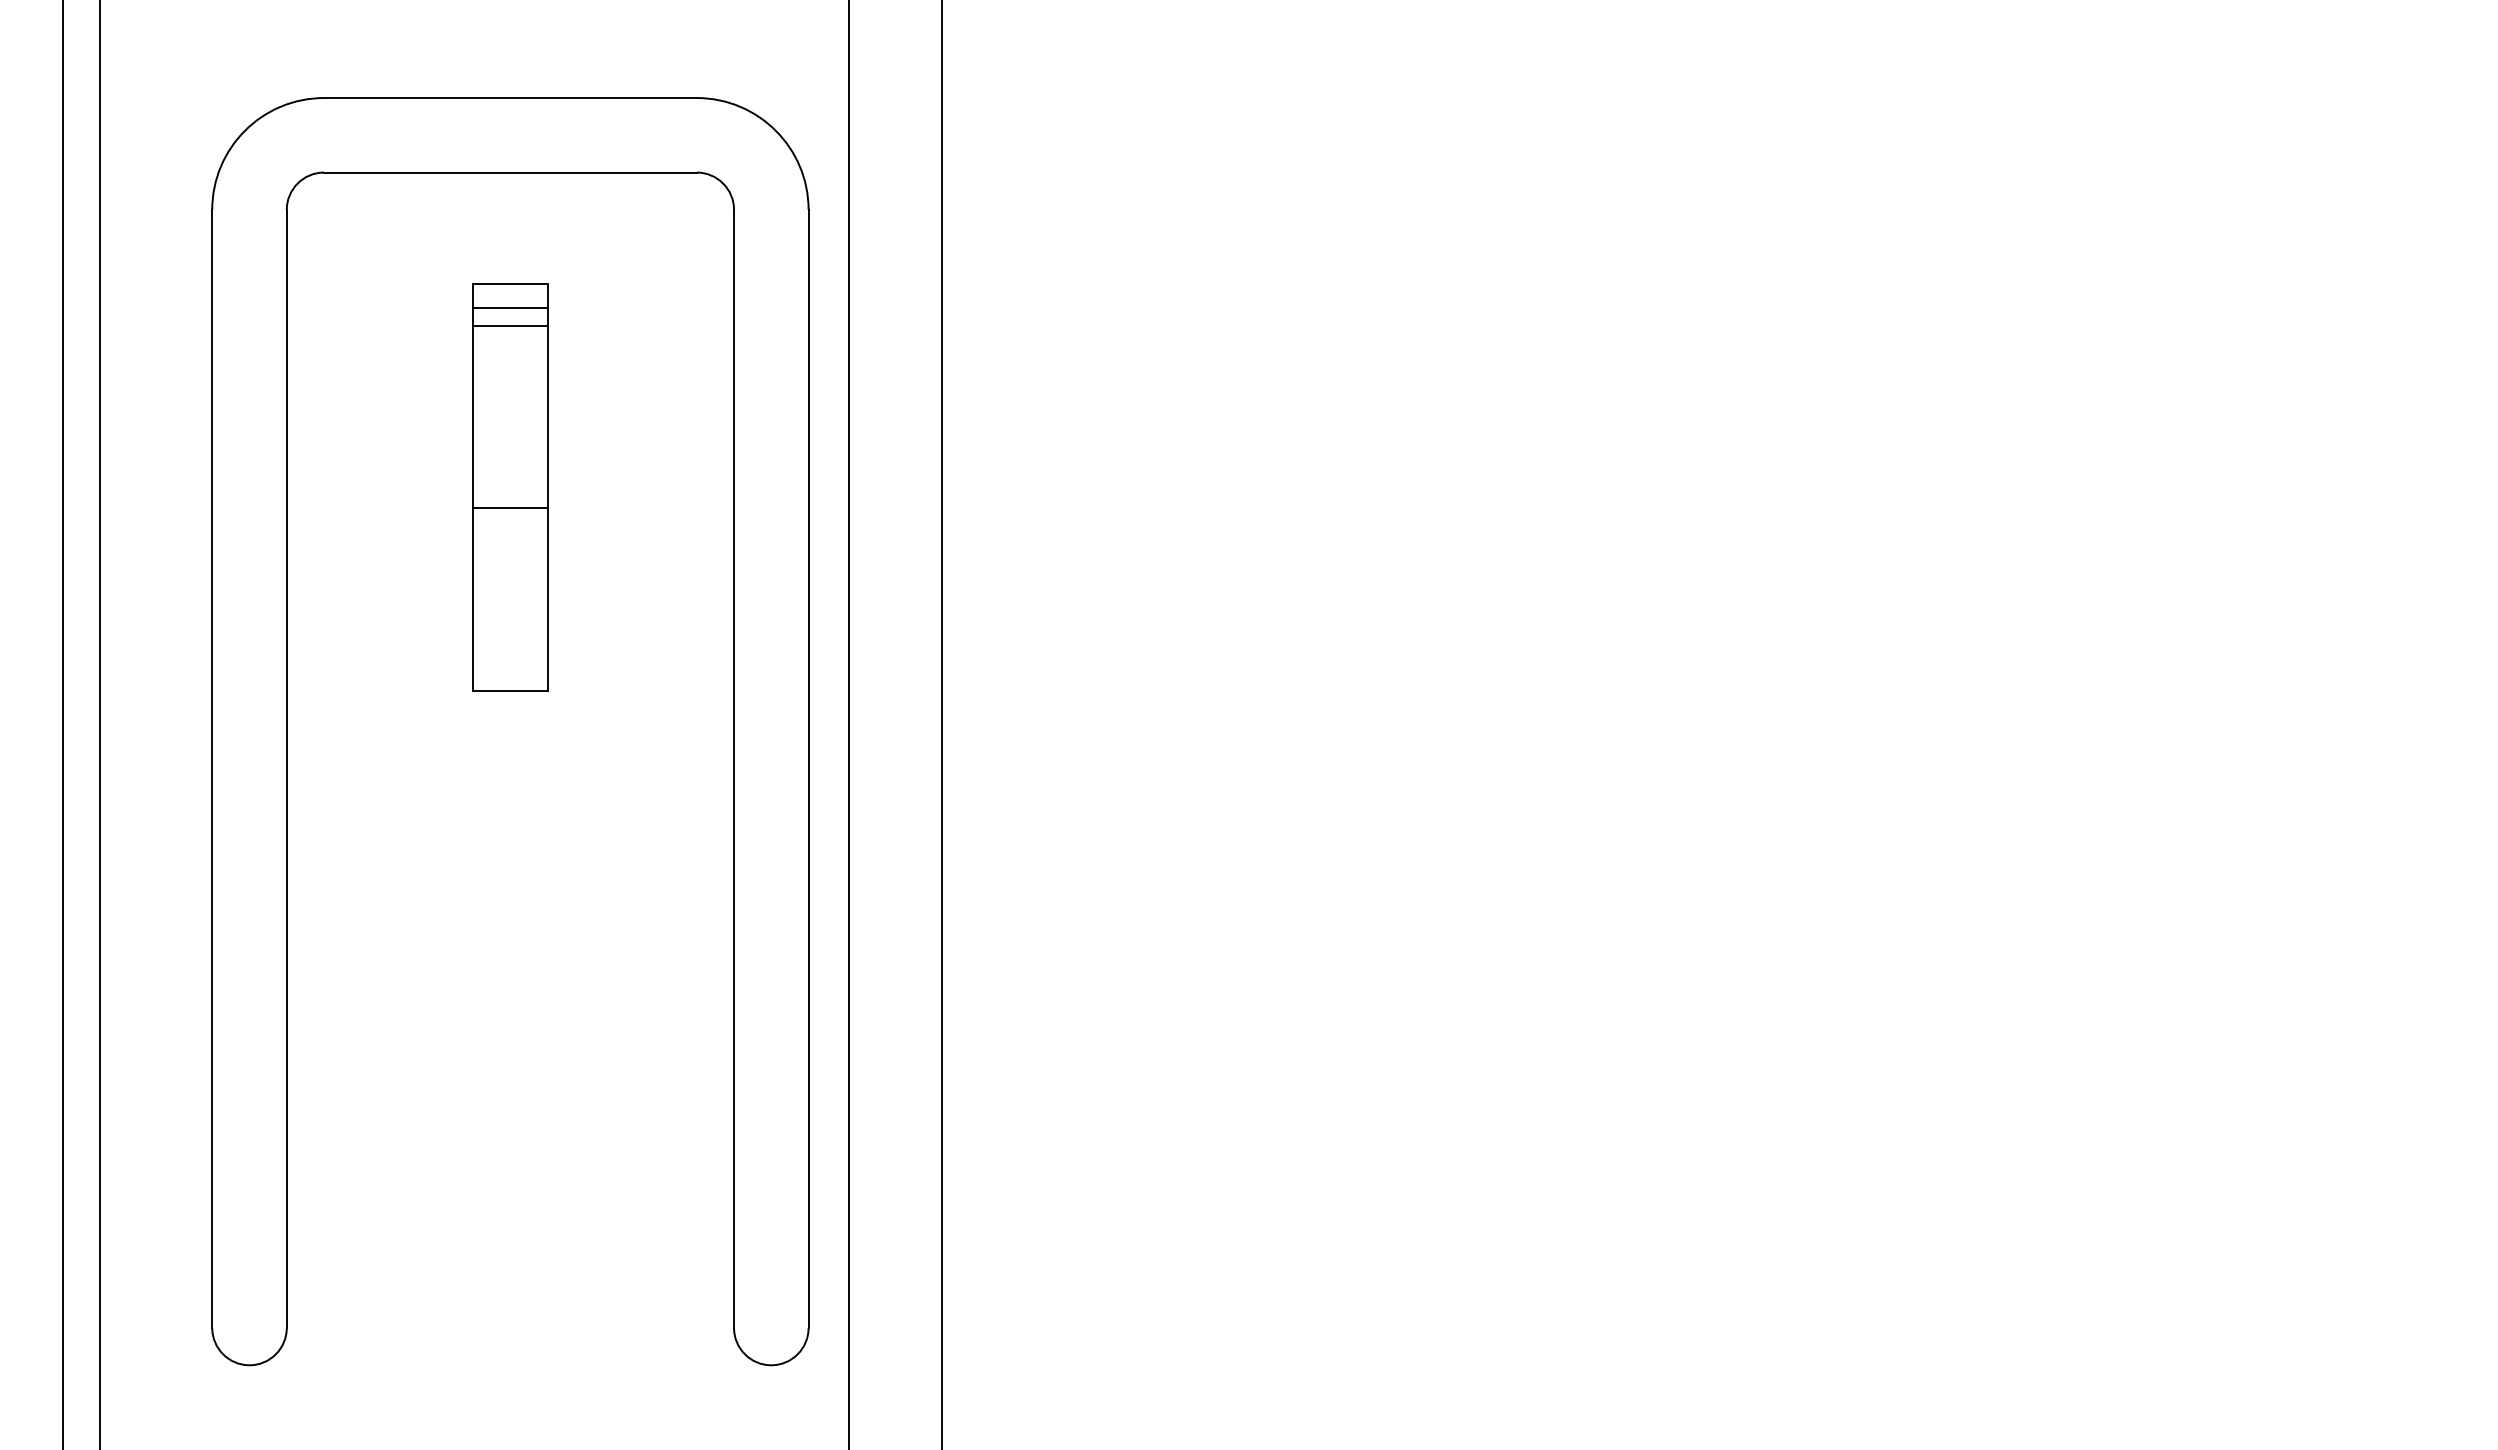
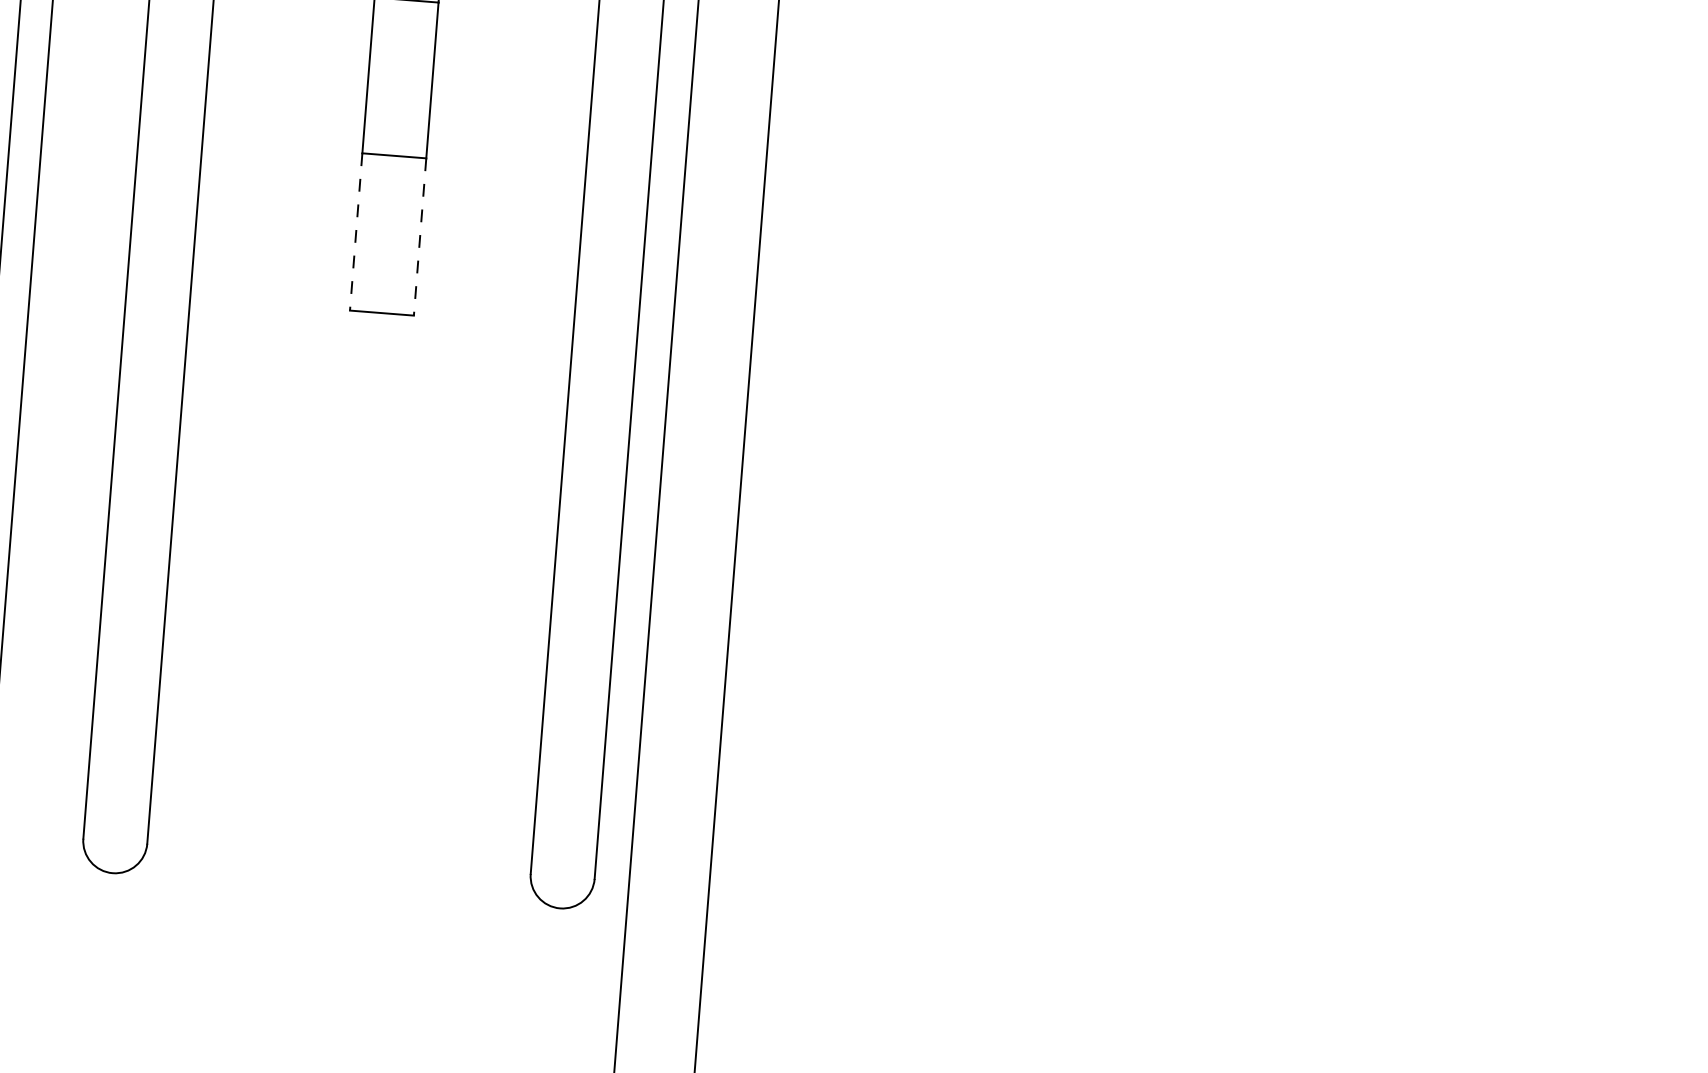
line: (473, 599) -> (356, 231), solid -> dashed
line: (547, 599) -> (419, 236), solid -> dashed

